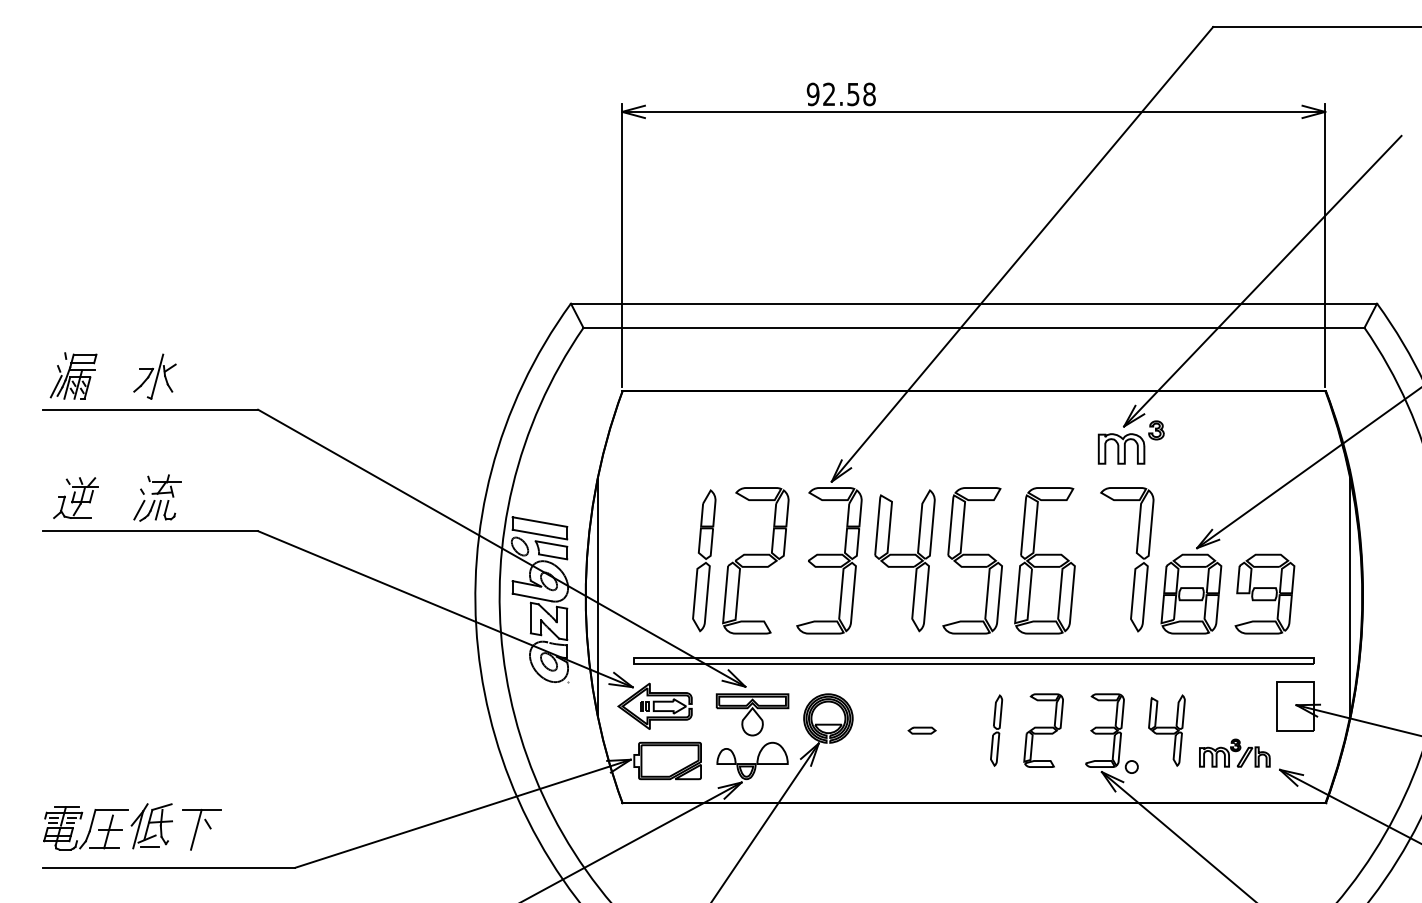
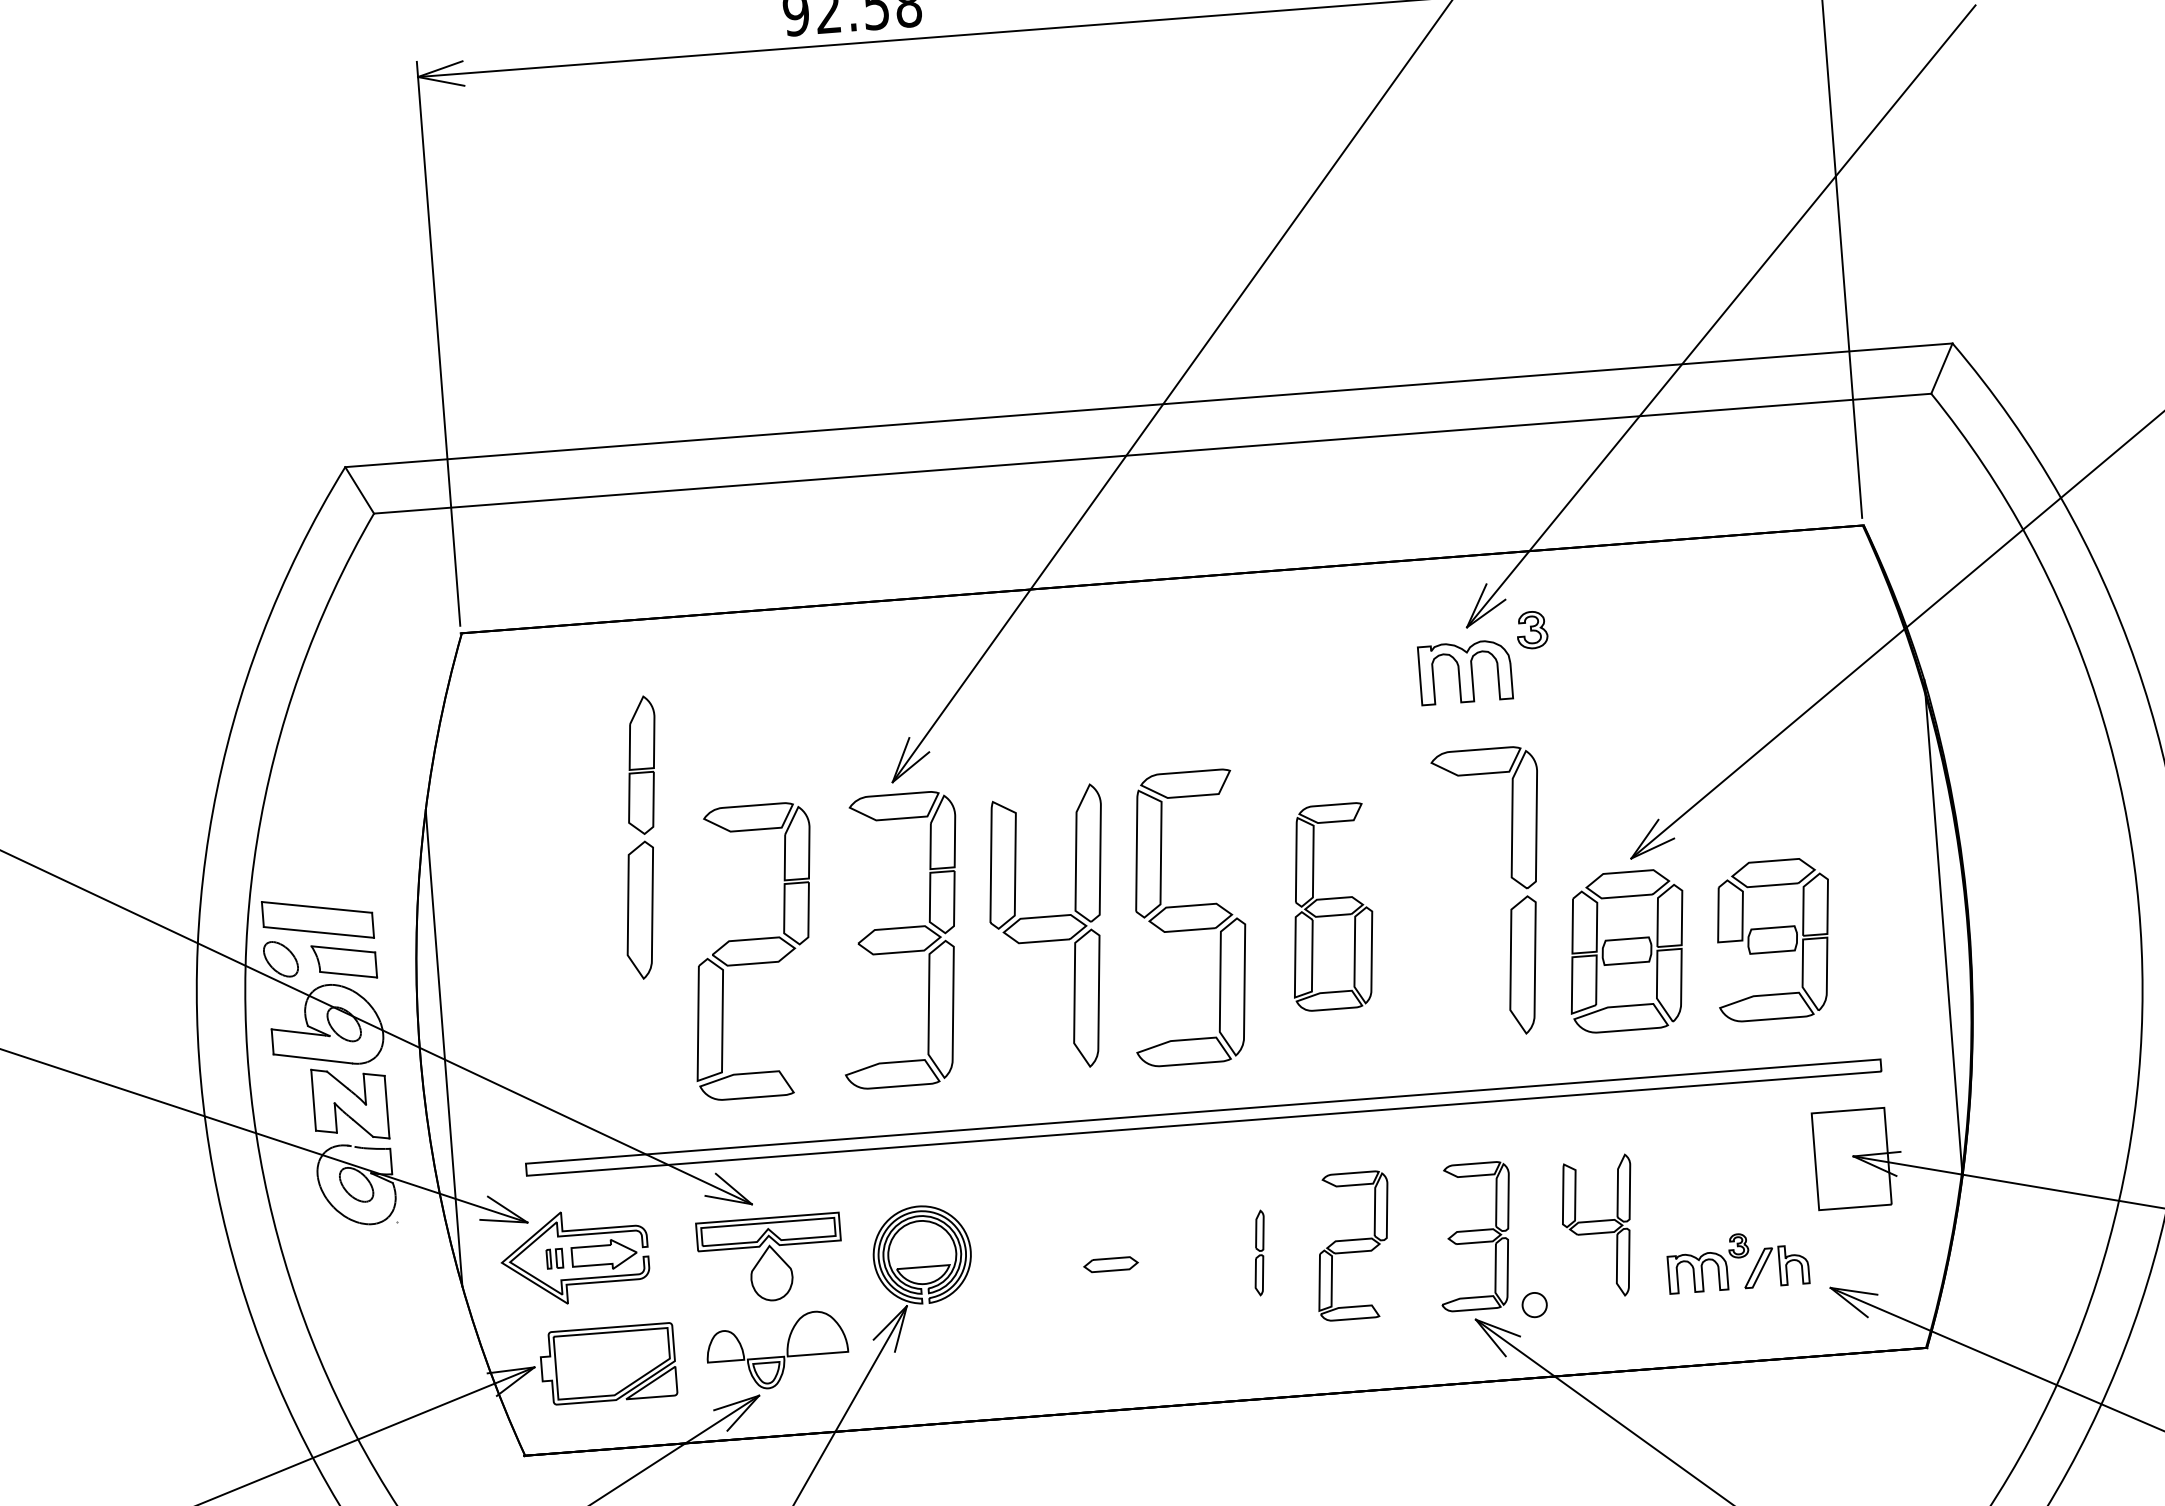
part: (704, 560) -> (641, 837), moved
part: (1044, 560) -> (1328, 906), size x0.7
part: (996, 730) -> (1259, 1252), size x0.6

